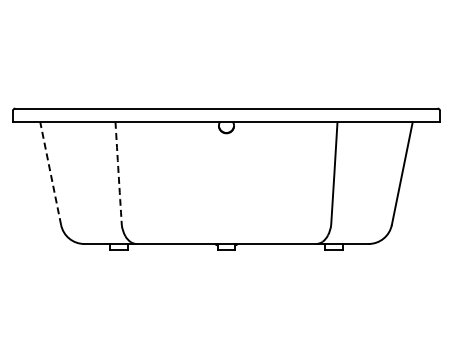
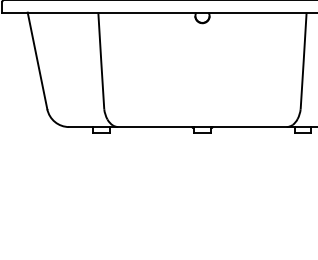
line: (50, 173) -> (37, 60), dashed -> solid
arc: (118, 173) -> (101, 60), dashed -> solid

